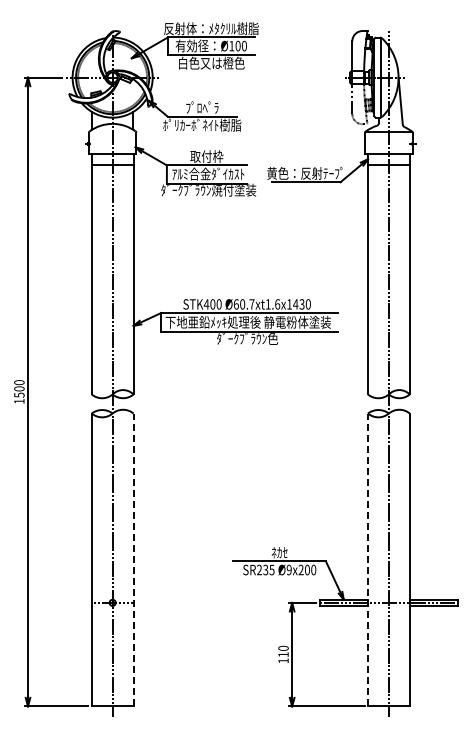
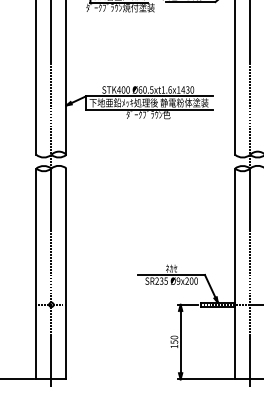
text: (251, 304) -> (151, 90), Ø60.7xt1.6x1430 -> Ø60.5xt1.6x1430
line: (133, 559) -> (66, 273), dashed -> solid
line: (368, 559) -> (235, 273), dashed -> solid
text: (283, 654) -> (174, 341), 110 -> 150

